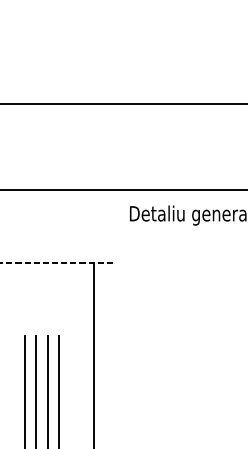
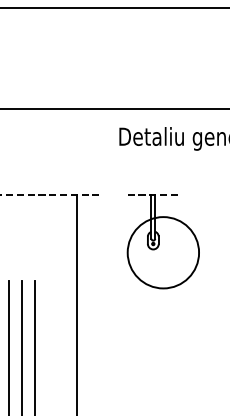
part: (167, 302) -> (163, 241), added

